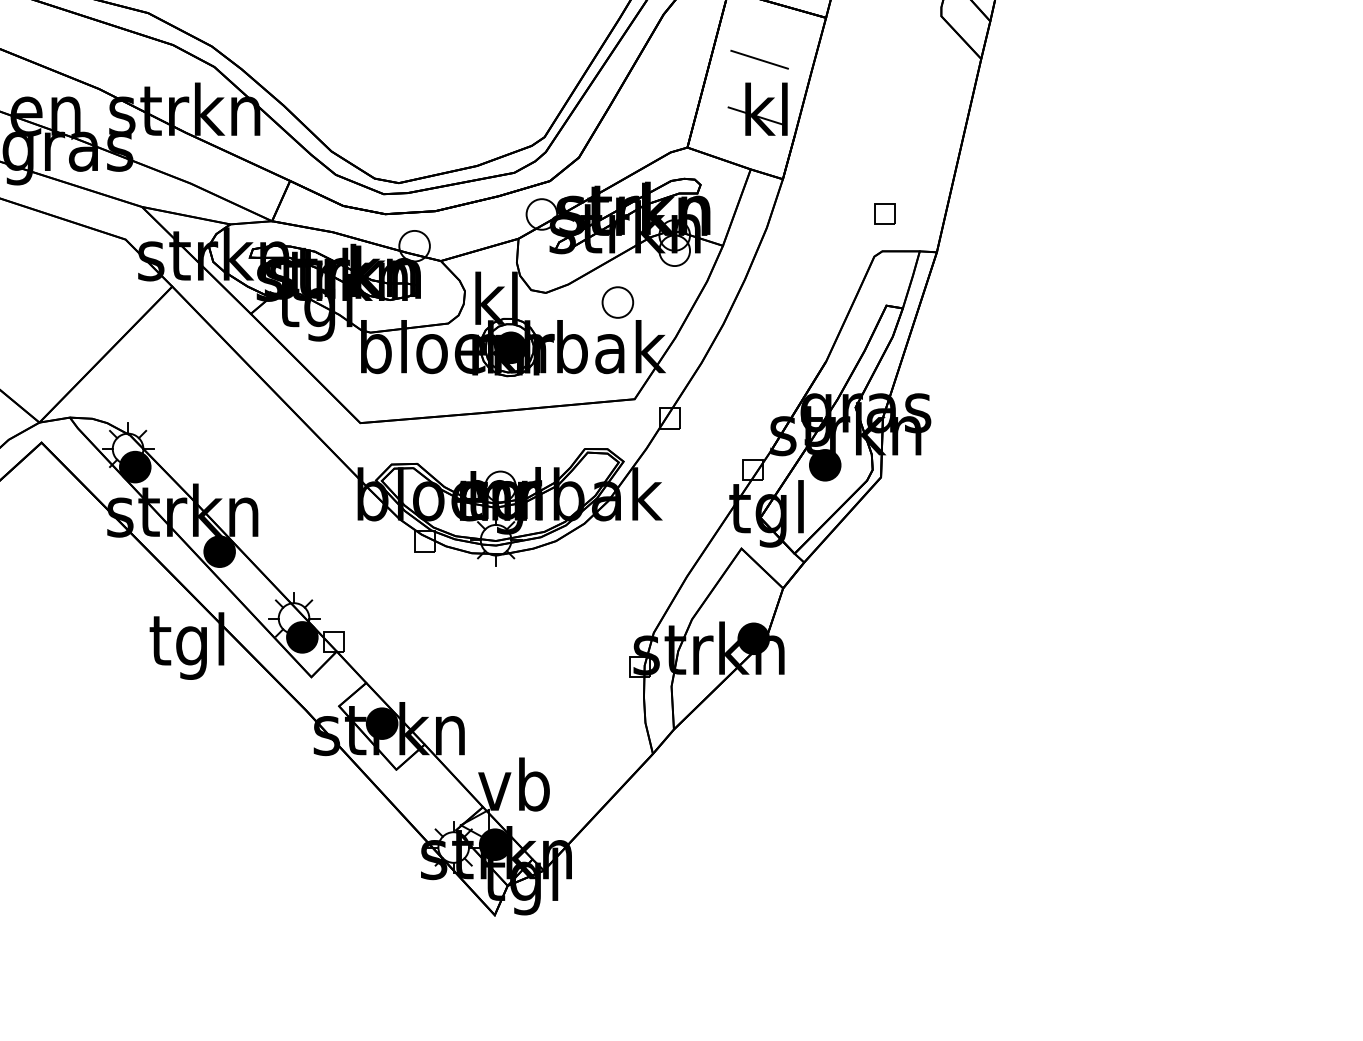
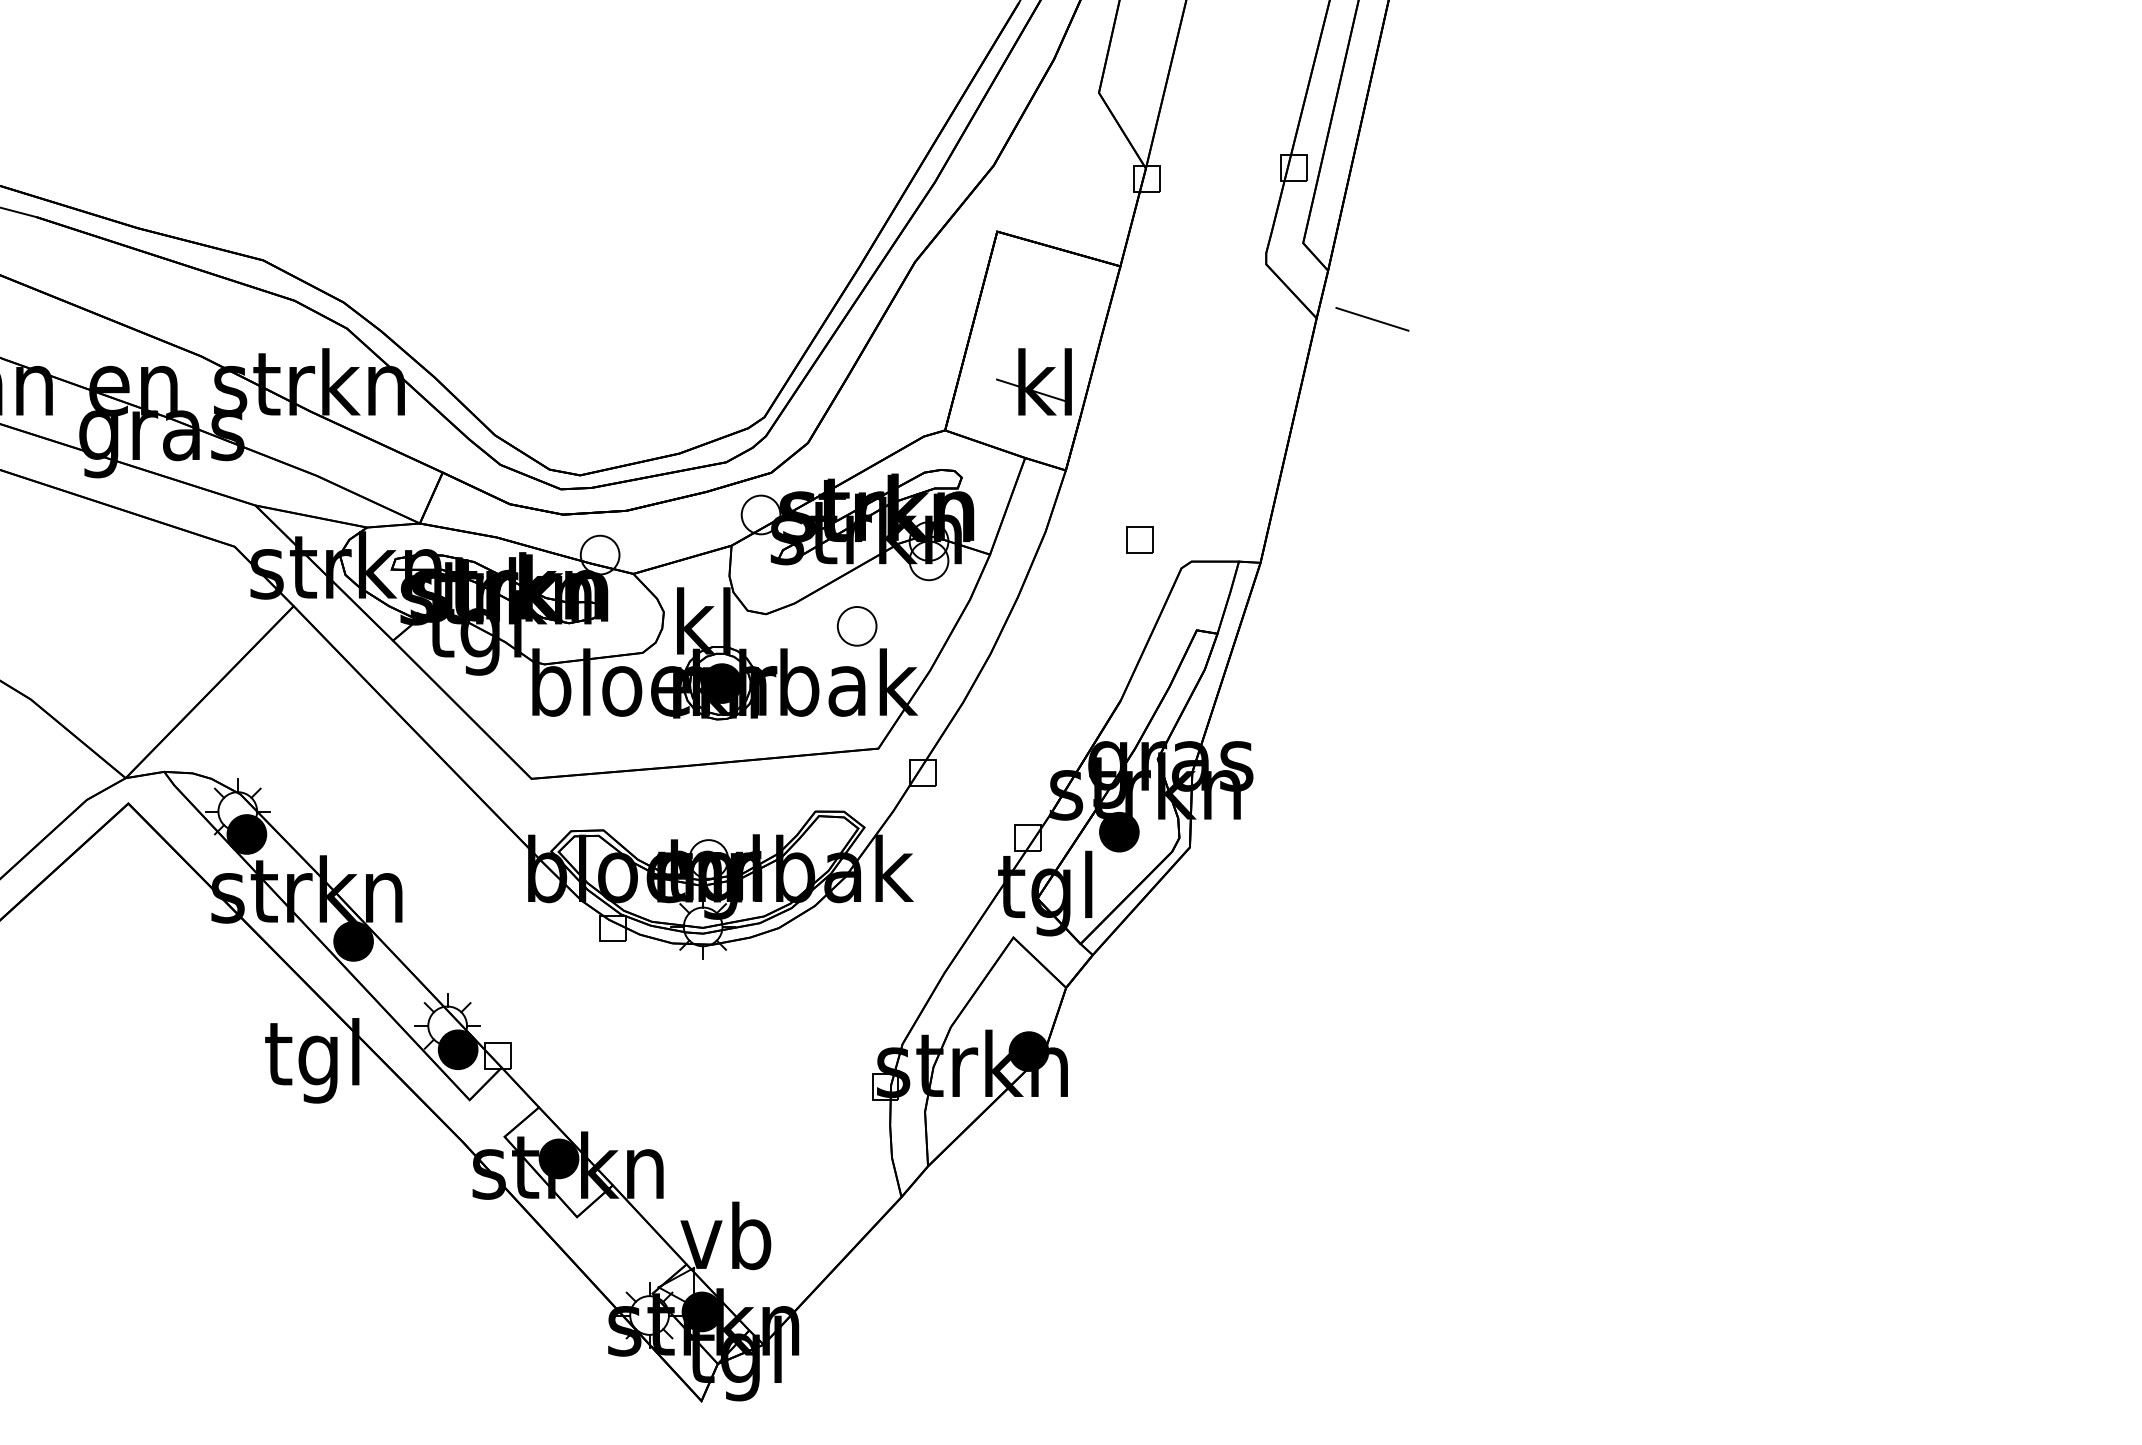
line: (759, 59) -> (1372, 319), moved
part: (884, 213) -> (1139, 539), moved

